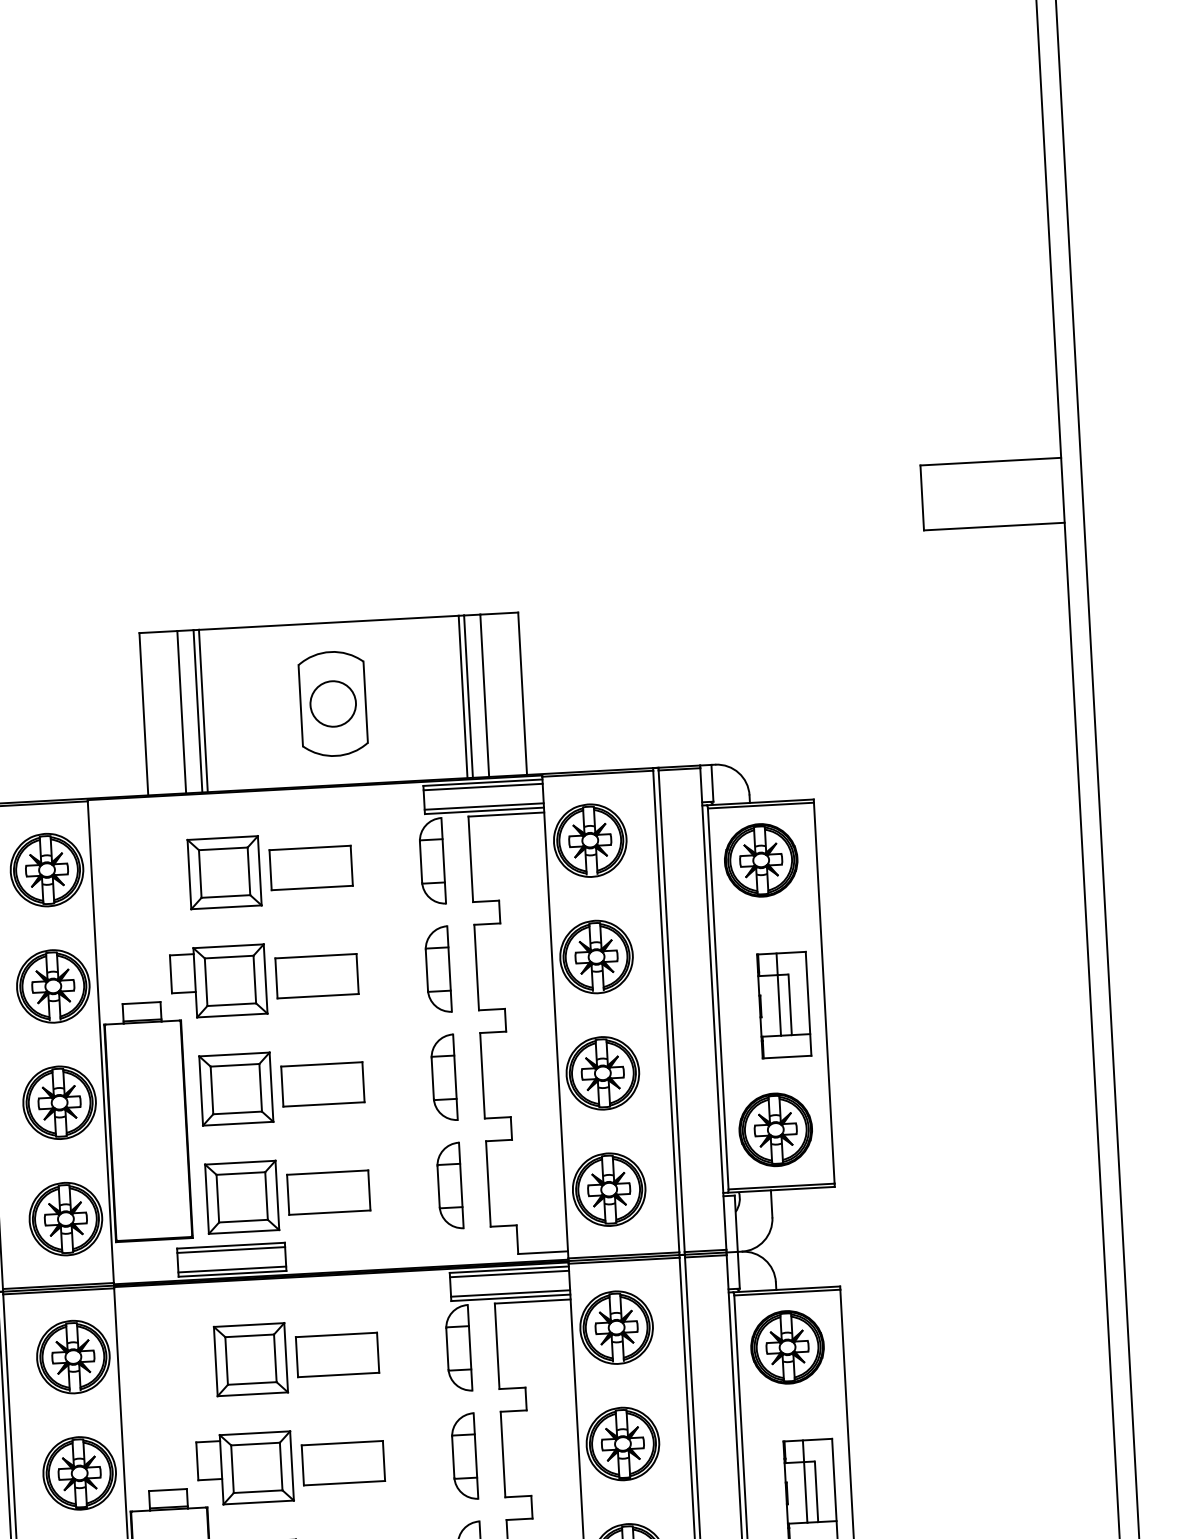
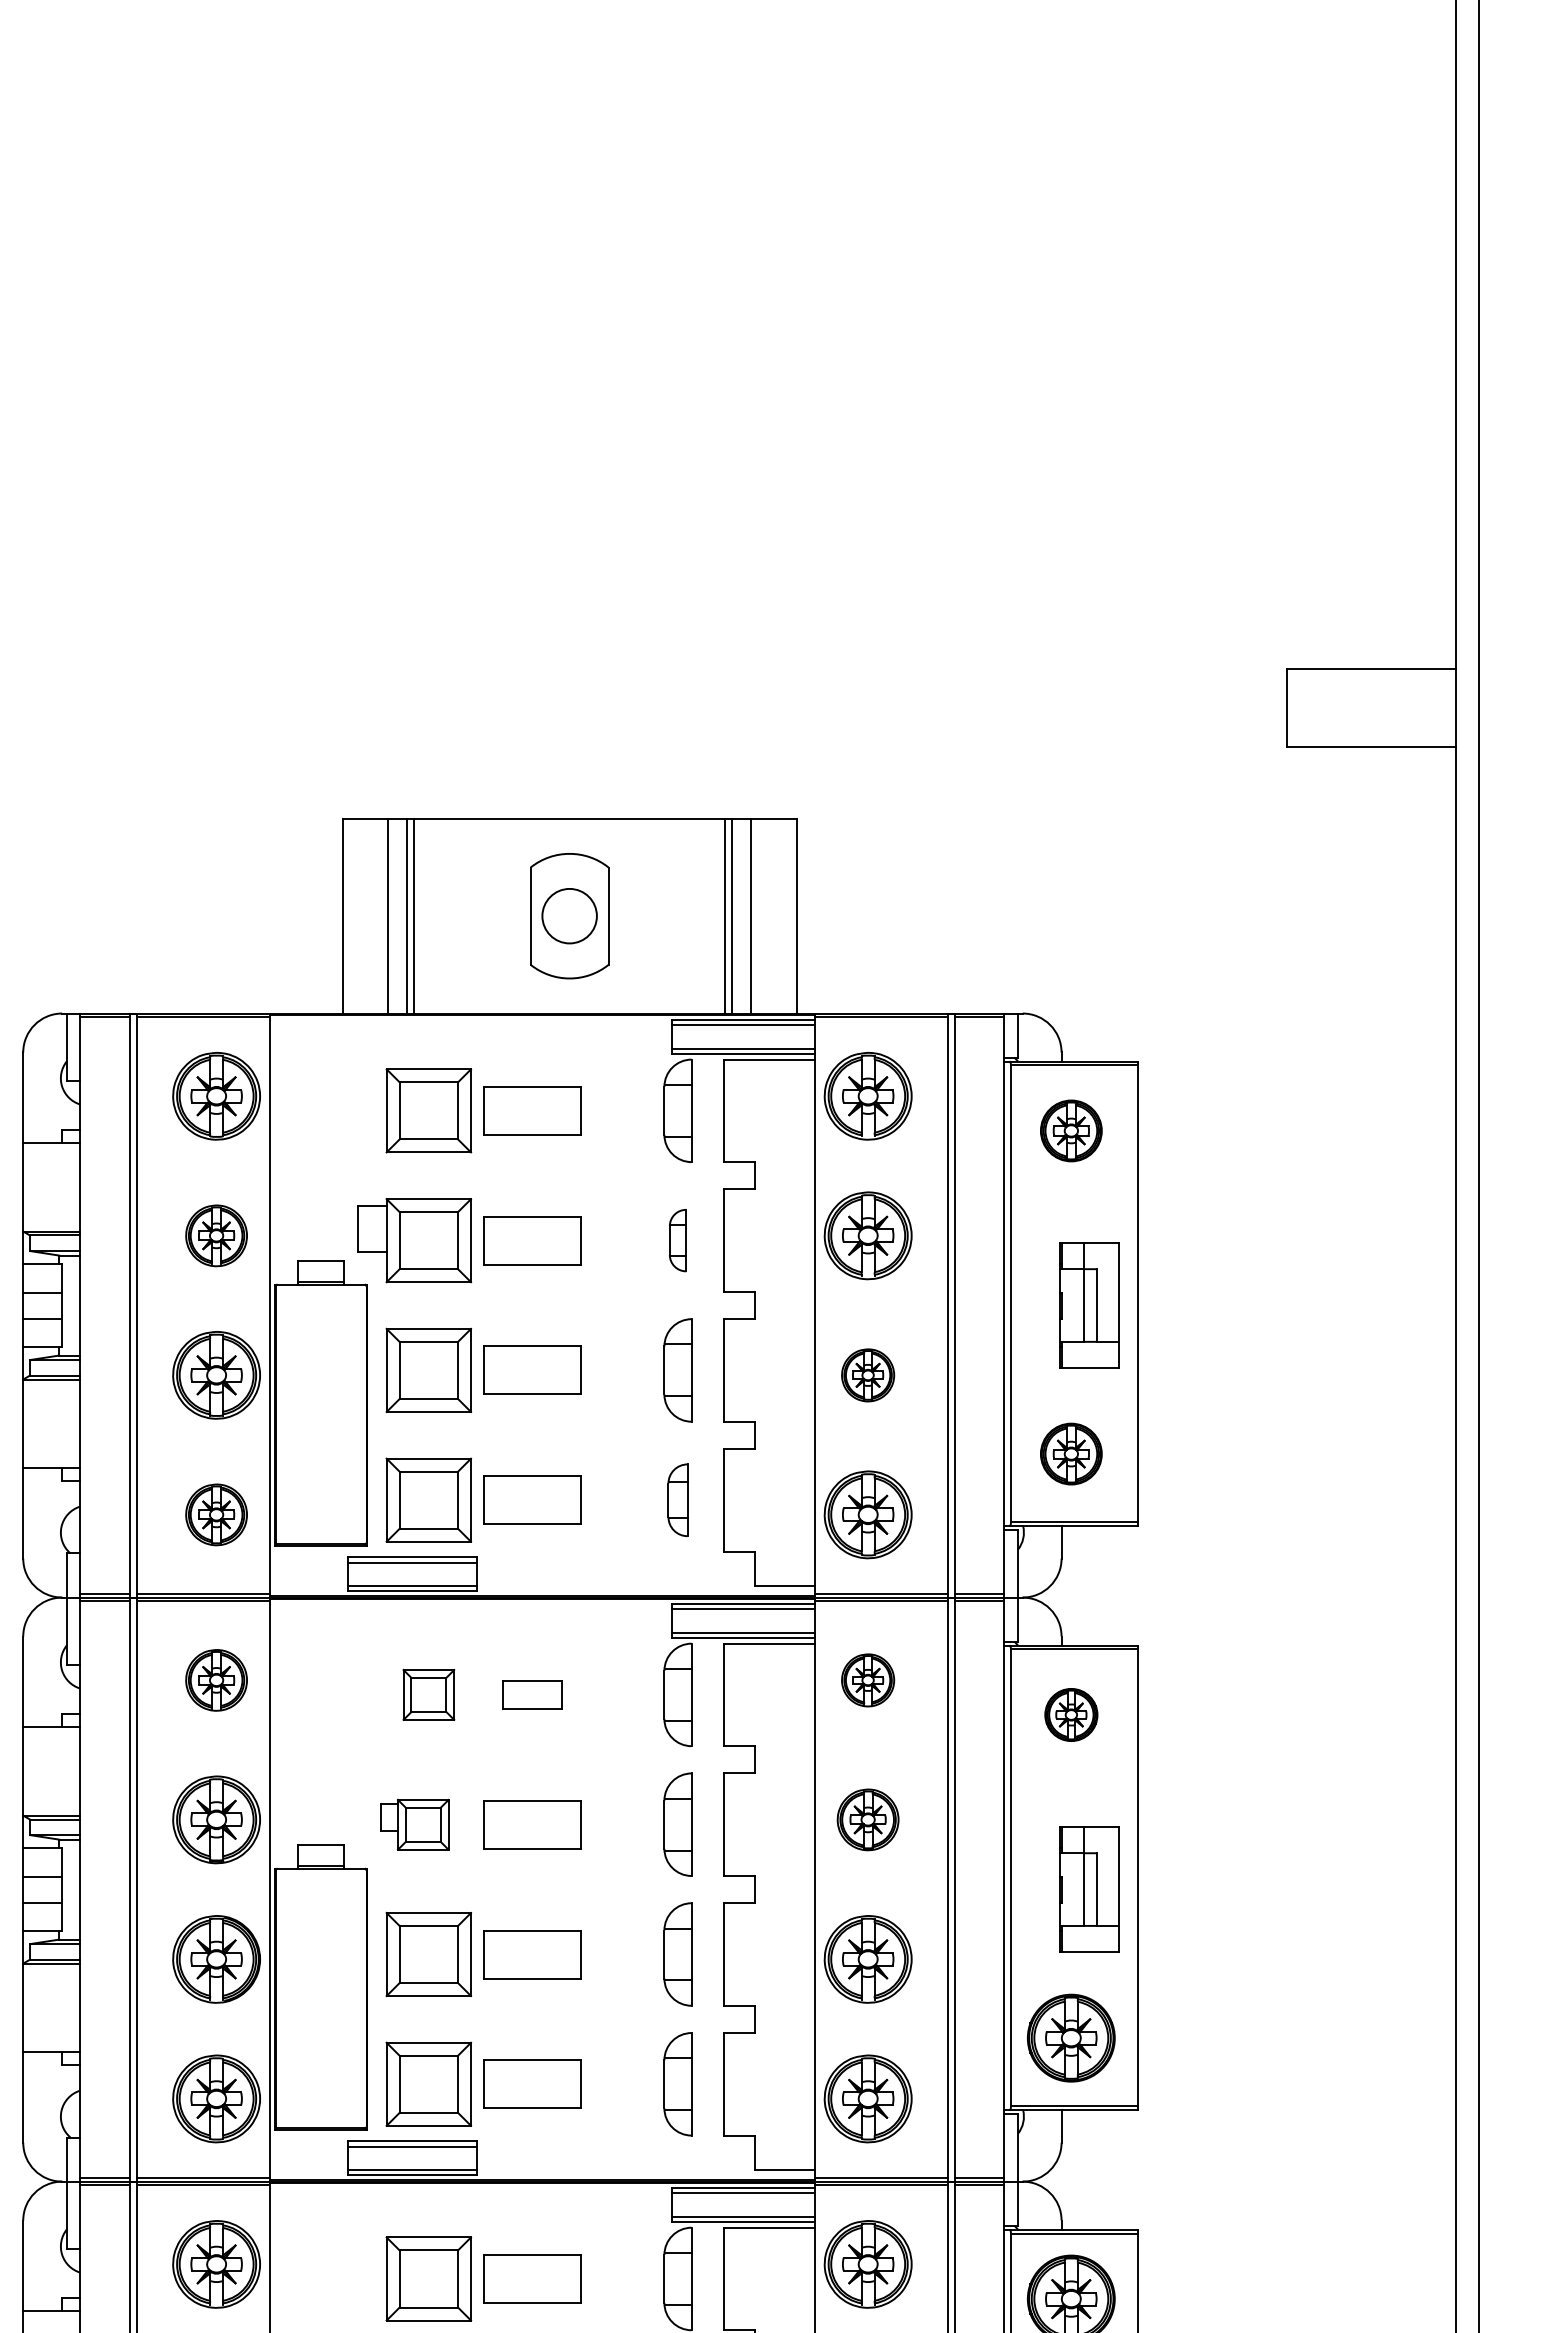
part: (761, 860) -> (1071, 1130), size x0.7
part: (437, 969) -> (677, 1240), size x0.6
part: (53, 986) -> (216, 1235), size x0.7
part: (602, 1073) -> (867, 1375), size x0.6
part: (775, 1129) -> (1071, 1453), size x0.7
part: (449, 1186) -> (677, 1500), size x0.7
part: (65, 1218) -> (216, 1514), size x0.7
part: (616, 1327) -> (867, 1680), size x0.6
part: (787, 1346) -> (1071, 1714), size x0.6
part: (337, 1354) -> (532, 1694), size x0.6
part: (73, 1357) -> (216, 1680), size x0.7
part: (250, 1359) -> (428, 1694), size x0.6
part: (622, 1443) -> (867, 1819), size x0.7
part: (244, 1468) -> (414, 1824), size x0.6

